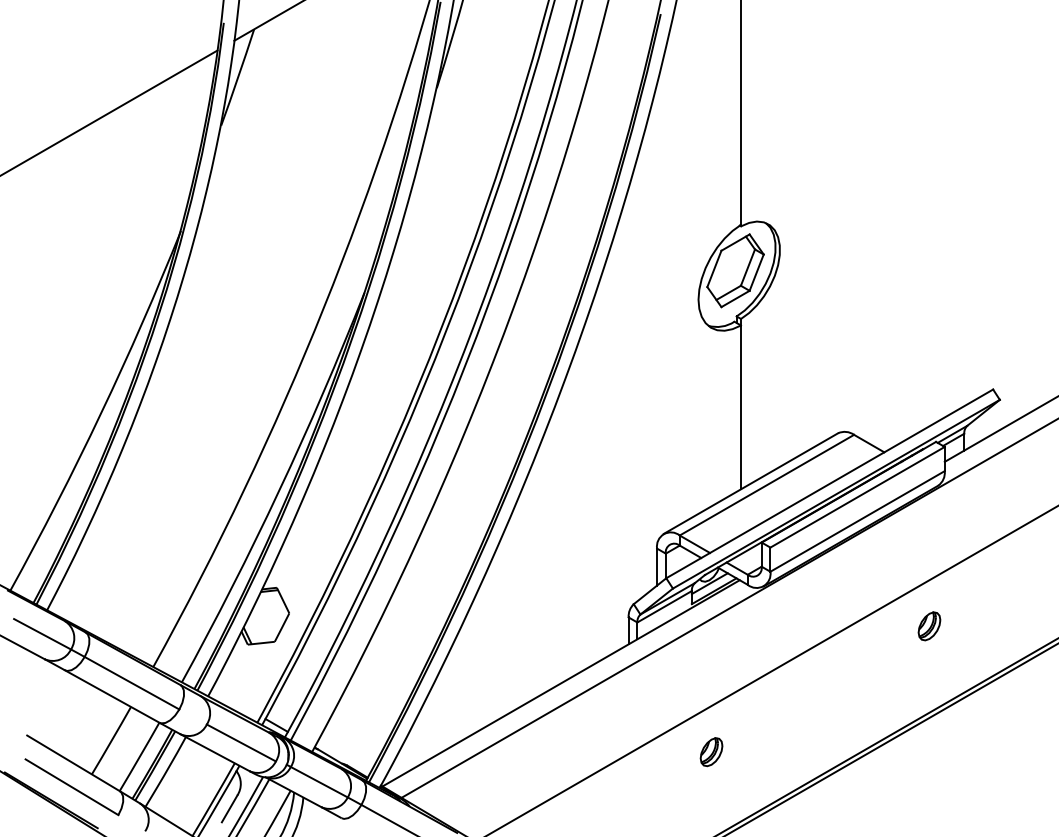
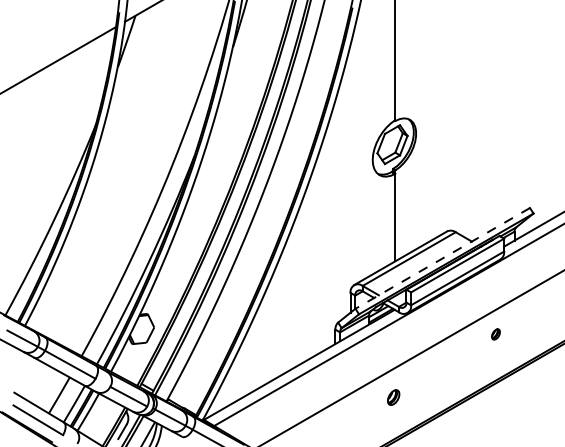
line: (829, 484) -> (442, 258), solid -> dashed
part: (928, 626) -> (495, 334), size x0.7
part: (711, 751) -> (393, 397), moved

